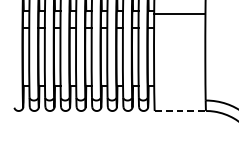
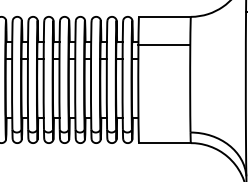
line: (180, 111) -> (165, 143), dashed -> solid

